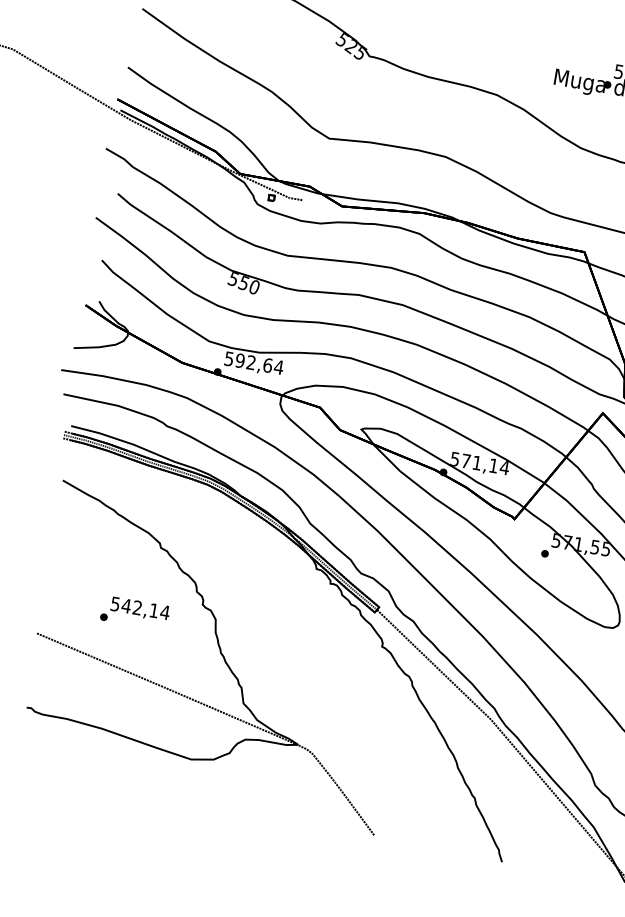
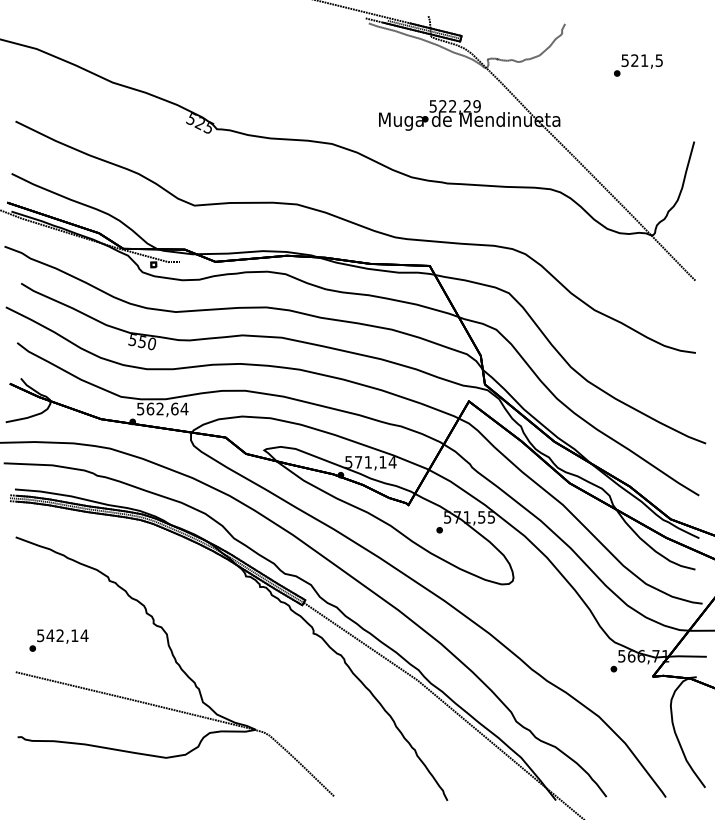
text: (240, 360) -> (150, 408), 592,64 -> 562,64
text: (134, 612) -> (58, 640), moved

